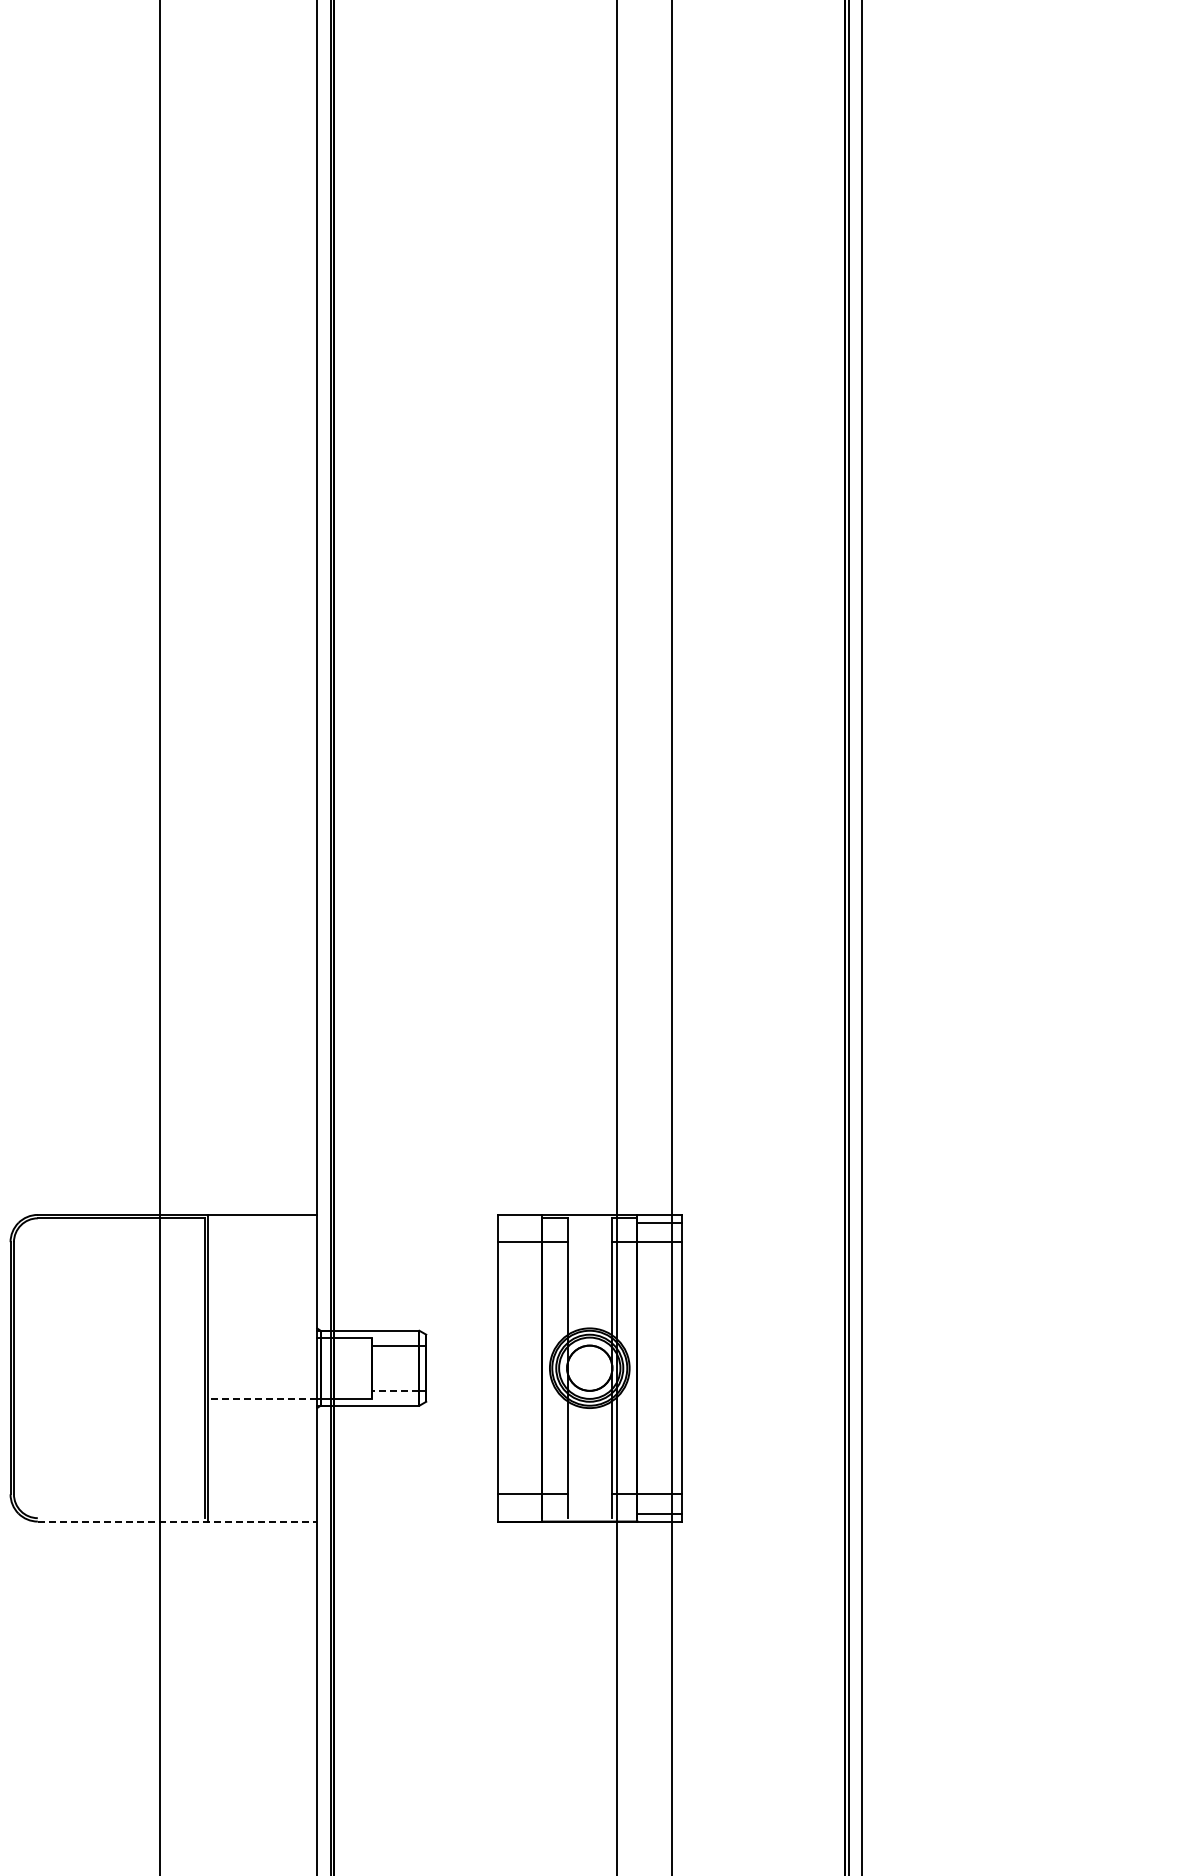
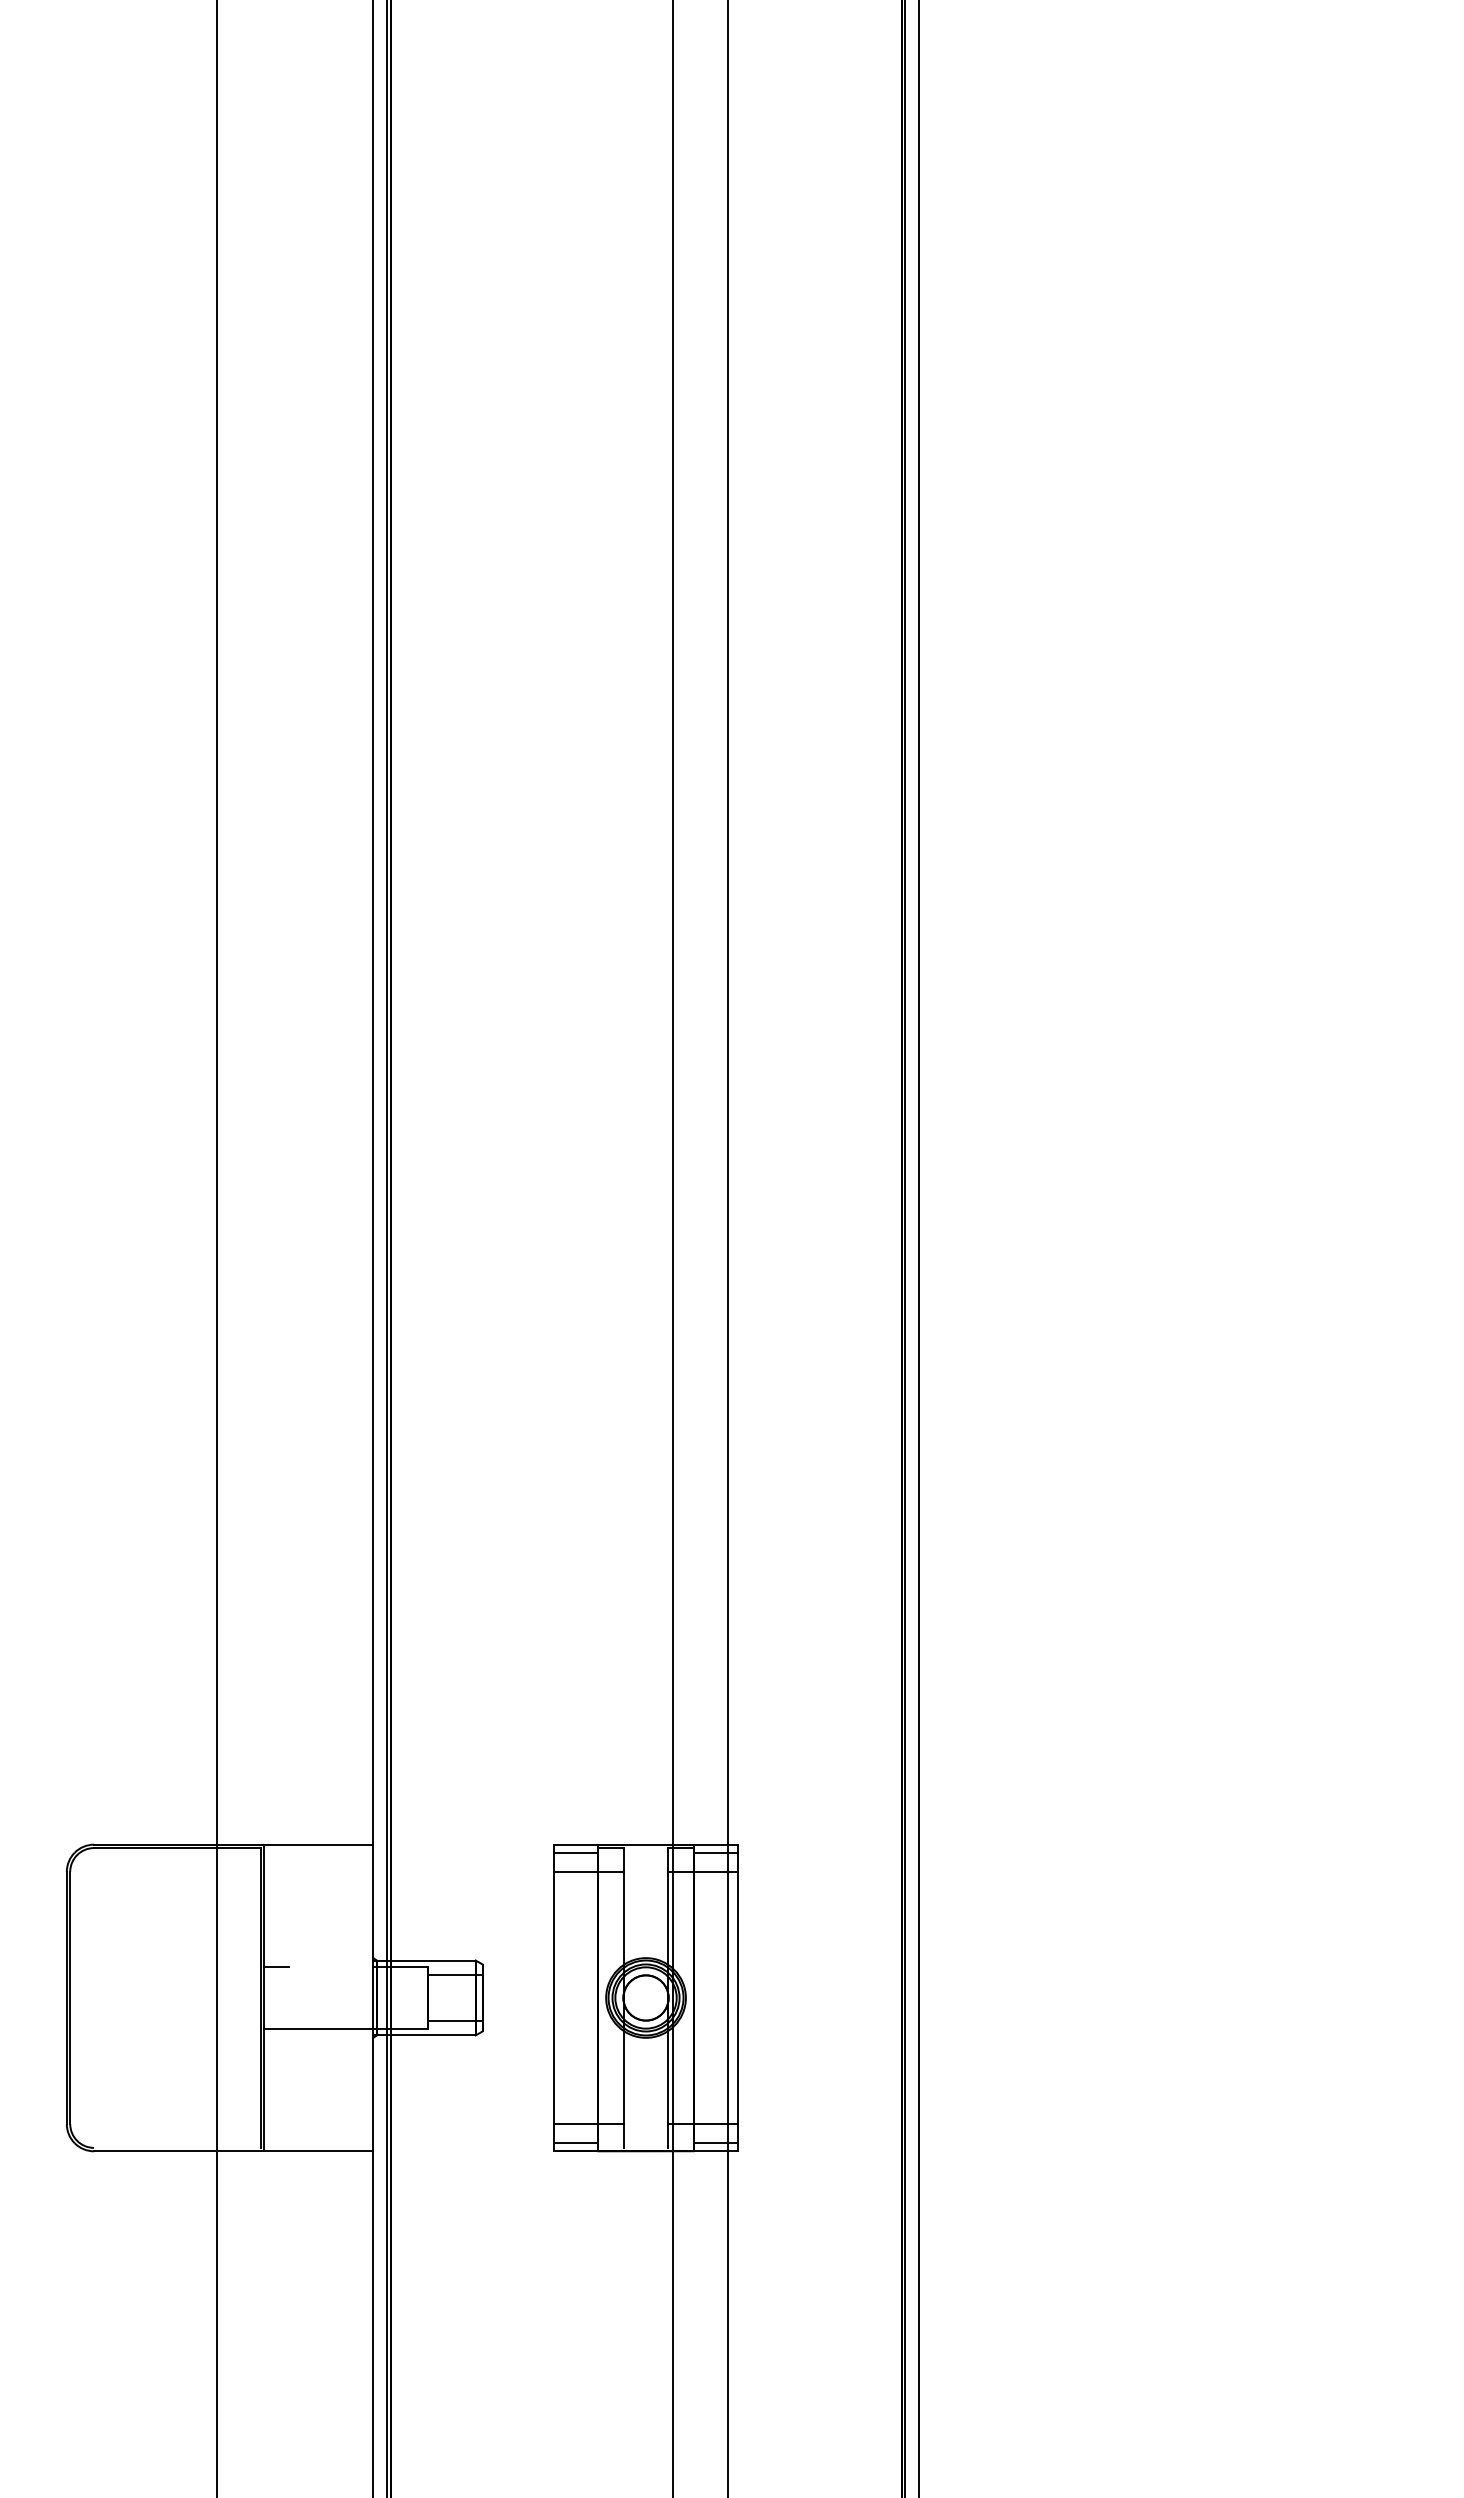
line: (520, 1222) -> (576, 1852), added
line: (220, 1337) -> (276, 1967), added
line: (394, 1390) -> (450, 2020), dashed -> solid
line: (262, 1398) -> (318, 2028), dashed -> solid
line: (520, 1513) -> (576, 2143), added
line: (177, 1521) -> (233, 2151), dashed -> solid

